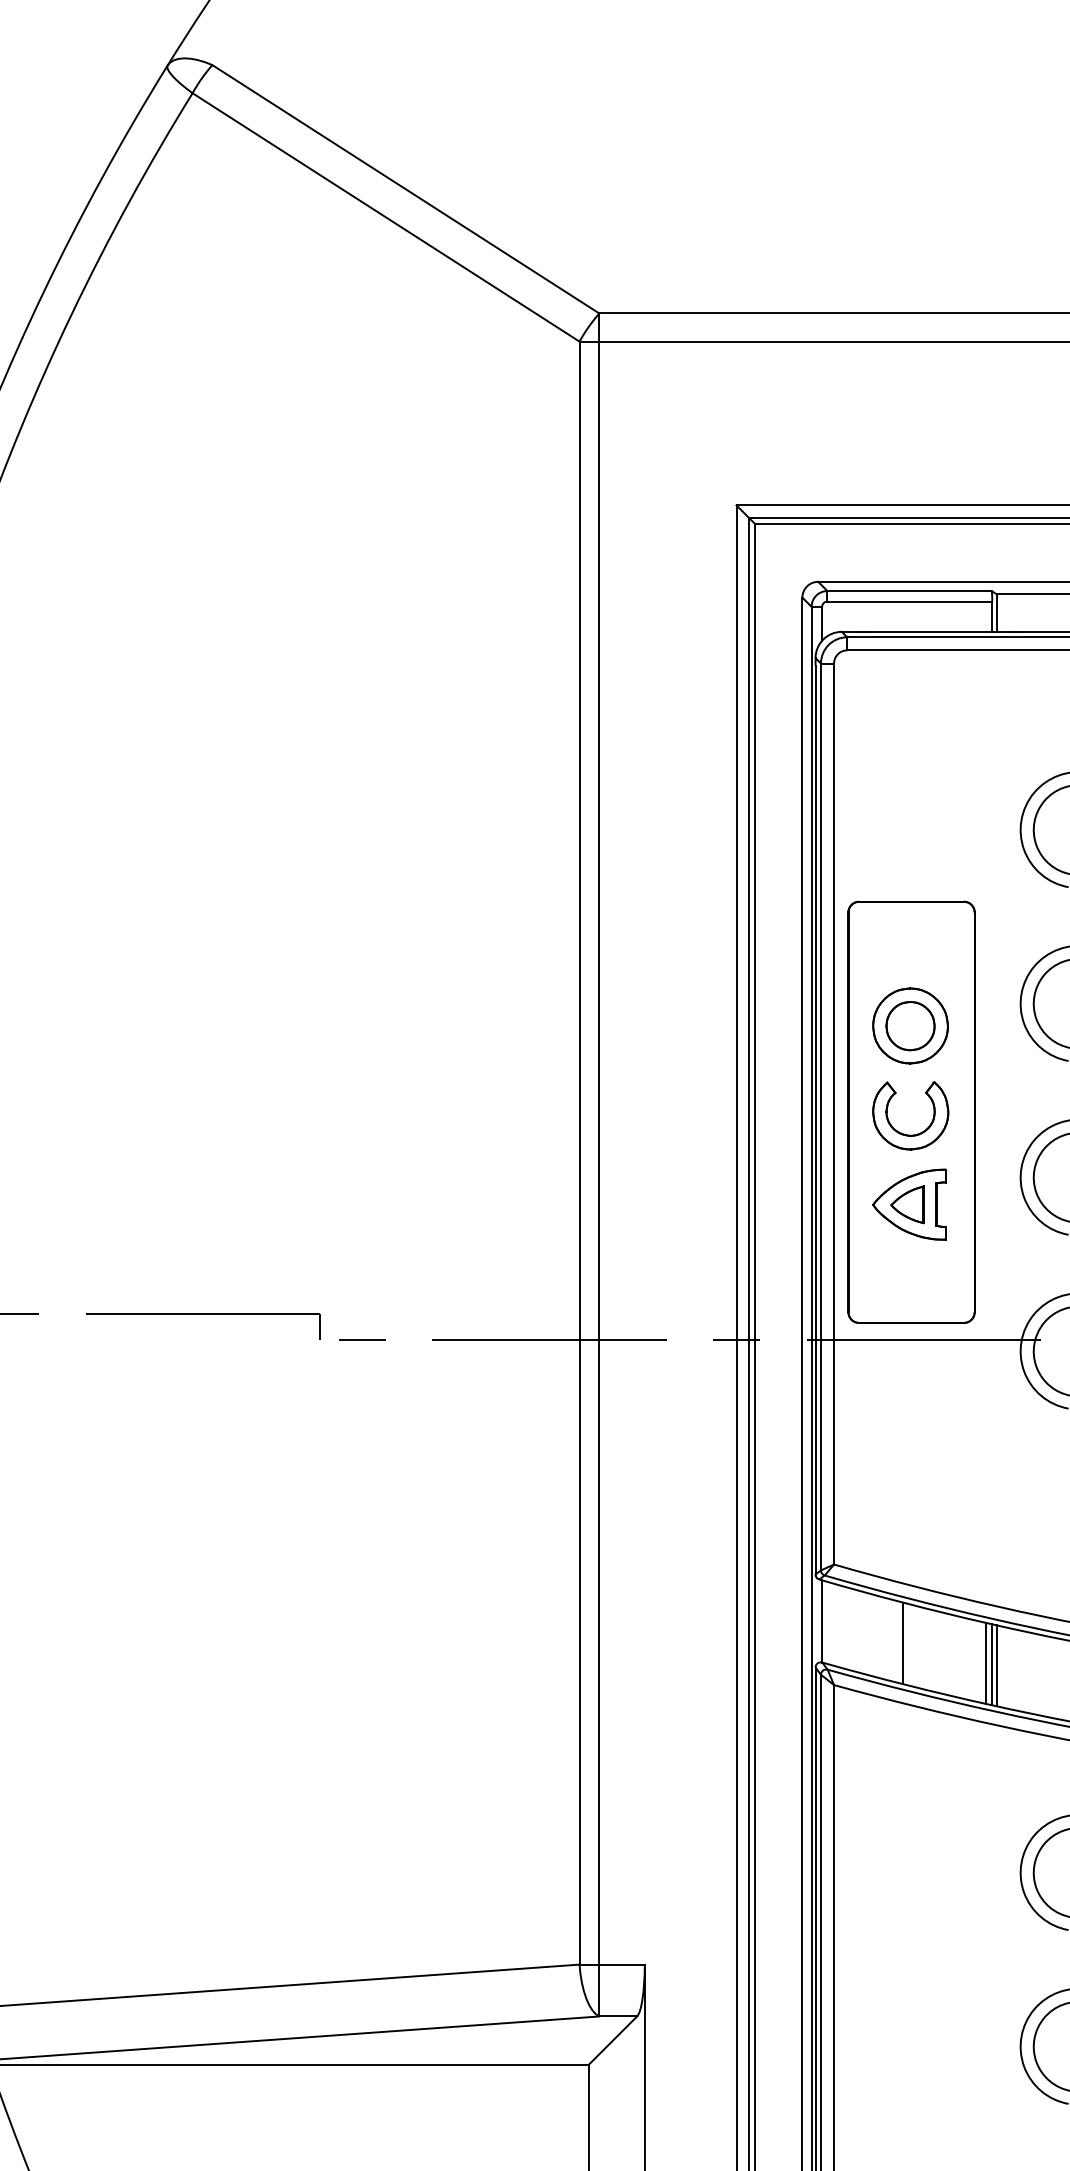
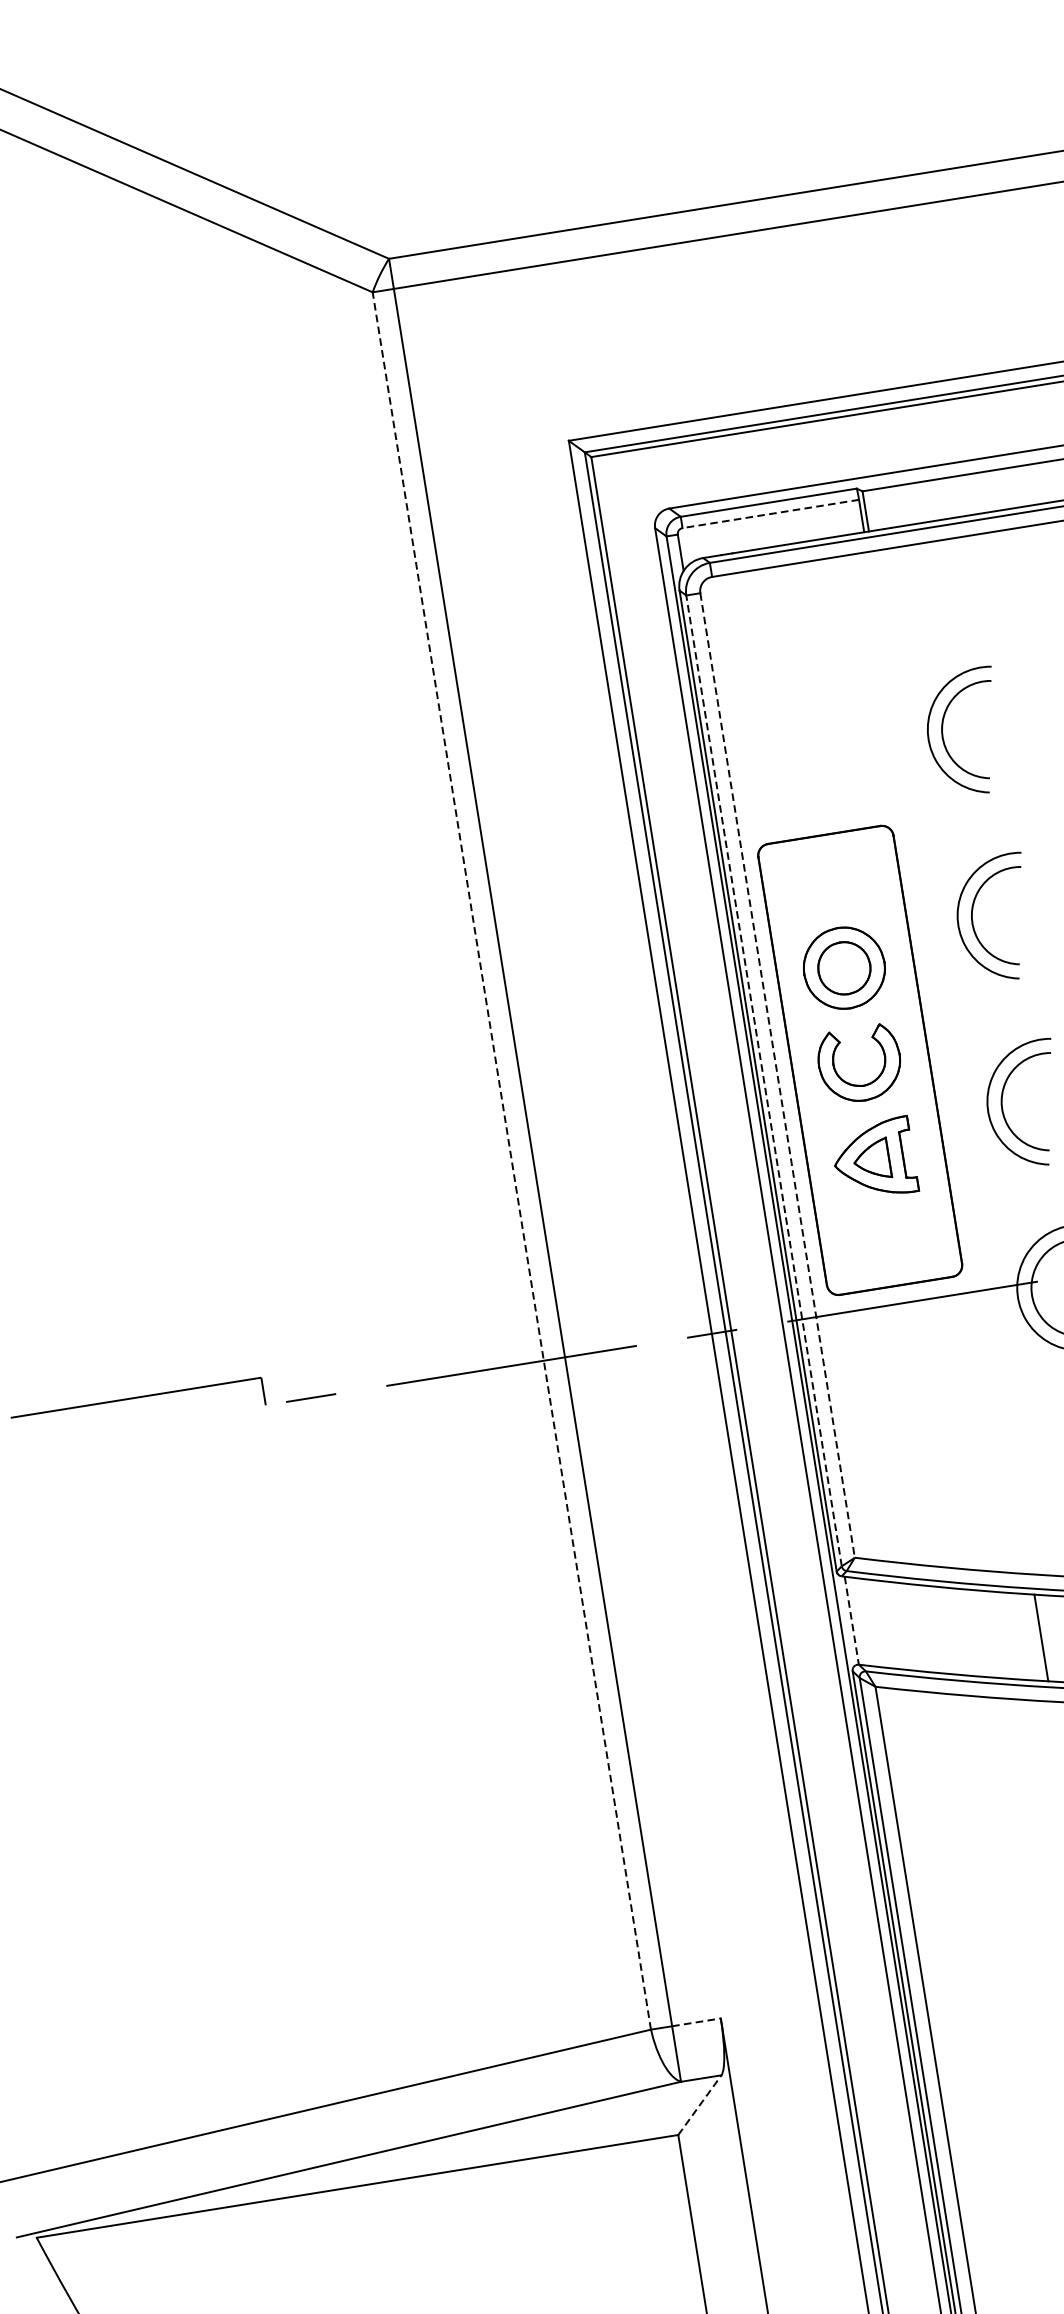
line: (909, 601) -> (770, 513), solid -> dashed
line: (834, 1114) -> (778, 1075), solid -> dashed
line: (820, 1116) -> (763, 1080), solid -> dashed
line: (579, 1152) -> (511, 1160), solid -> dashed
line: (822, 1621) -> (852, 1620), solid -> dashed
line: (903, 1643) -> (942, 1630), removed
line: (986, 1662) -> (1034, 1636), removed
line: (996, 1665) -> (1046, 1637), removed
line: (622, 1964) -> (696, 2022), solid -> dashed
line: (613, 2040) -> (700, 2105), solid -> dashed

